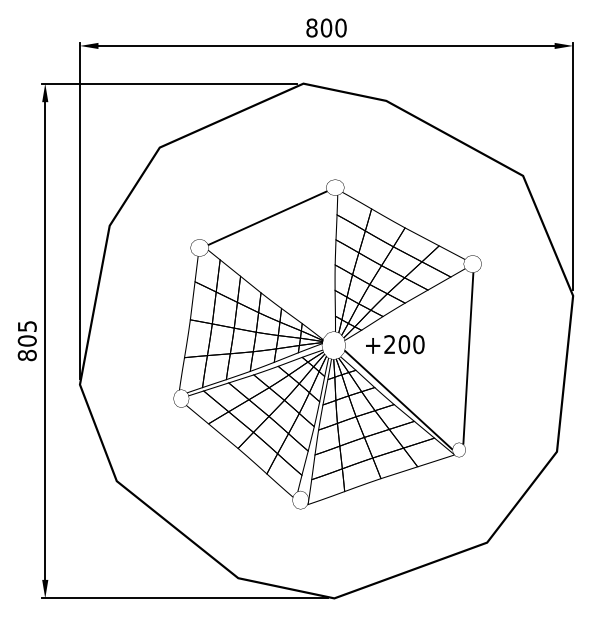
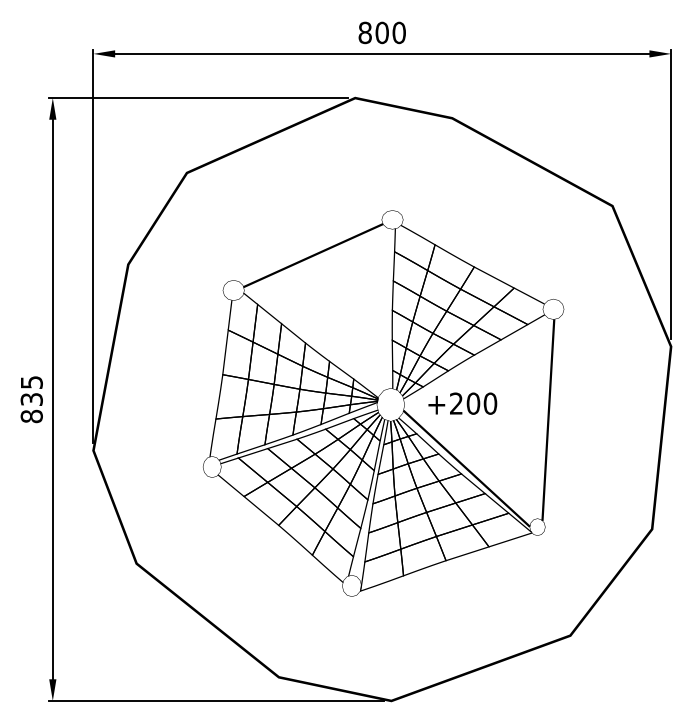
text: (27, 341) -> (31, 399), 805 -> 835

